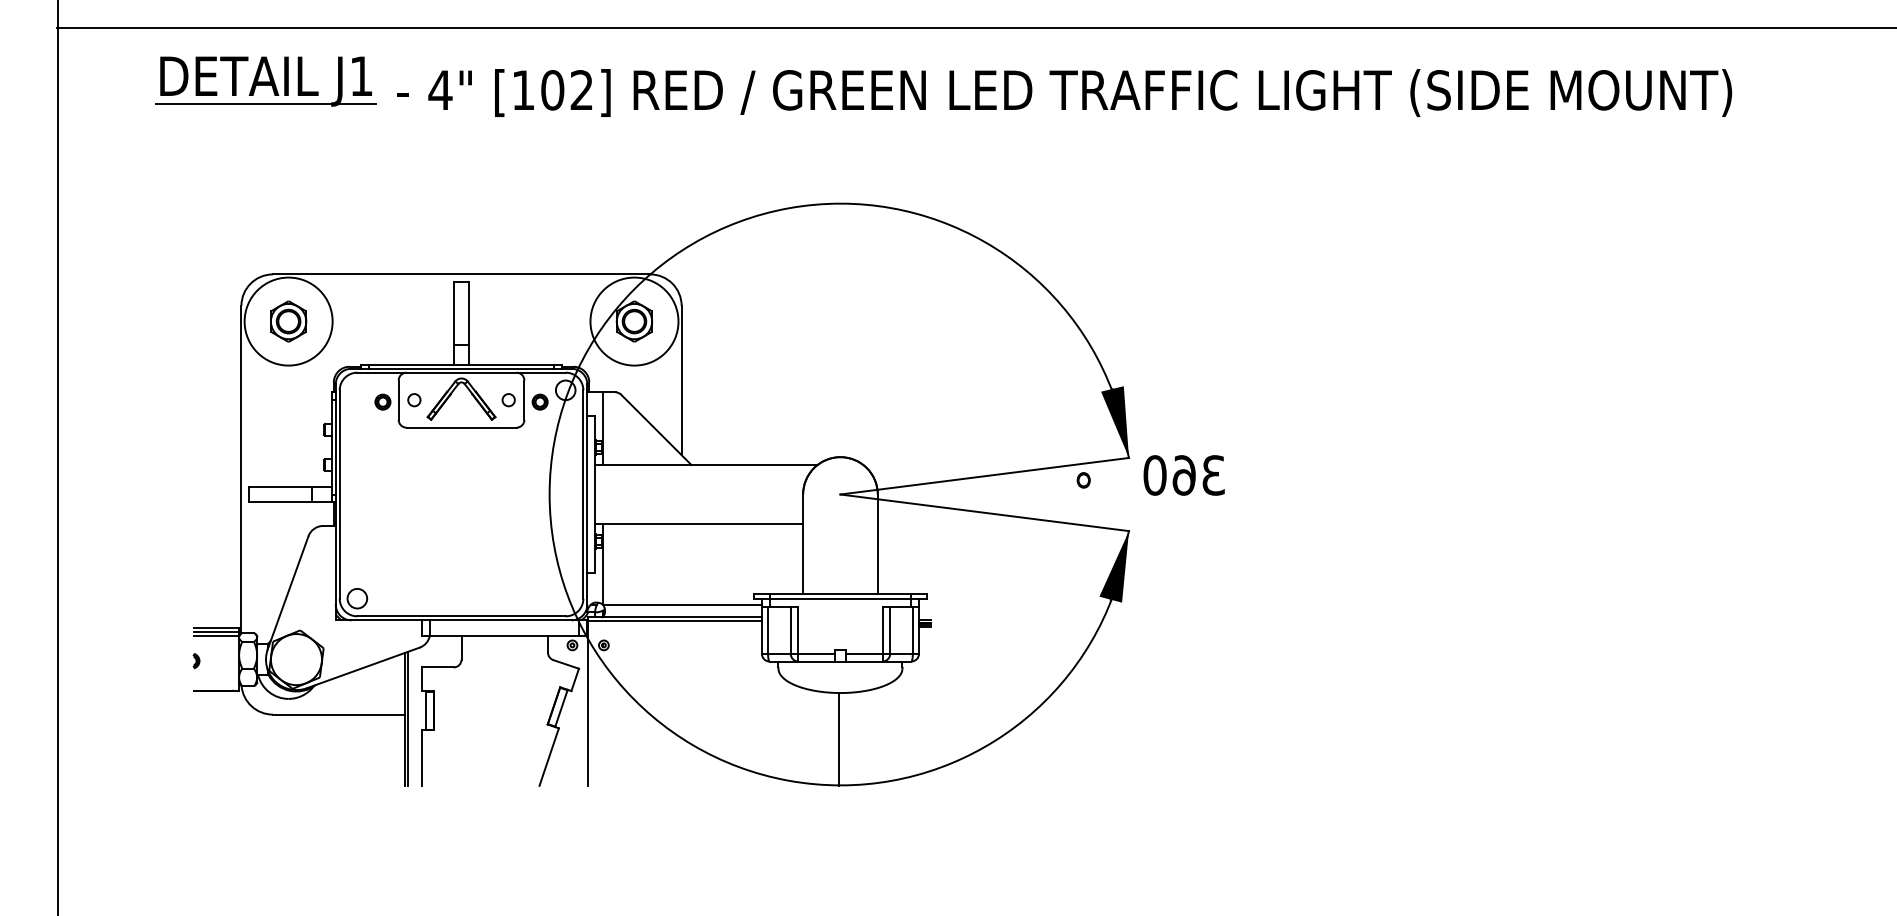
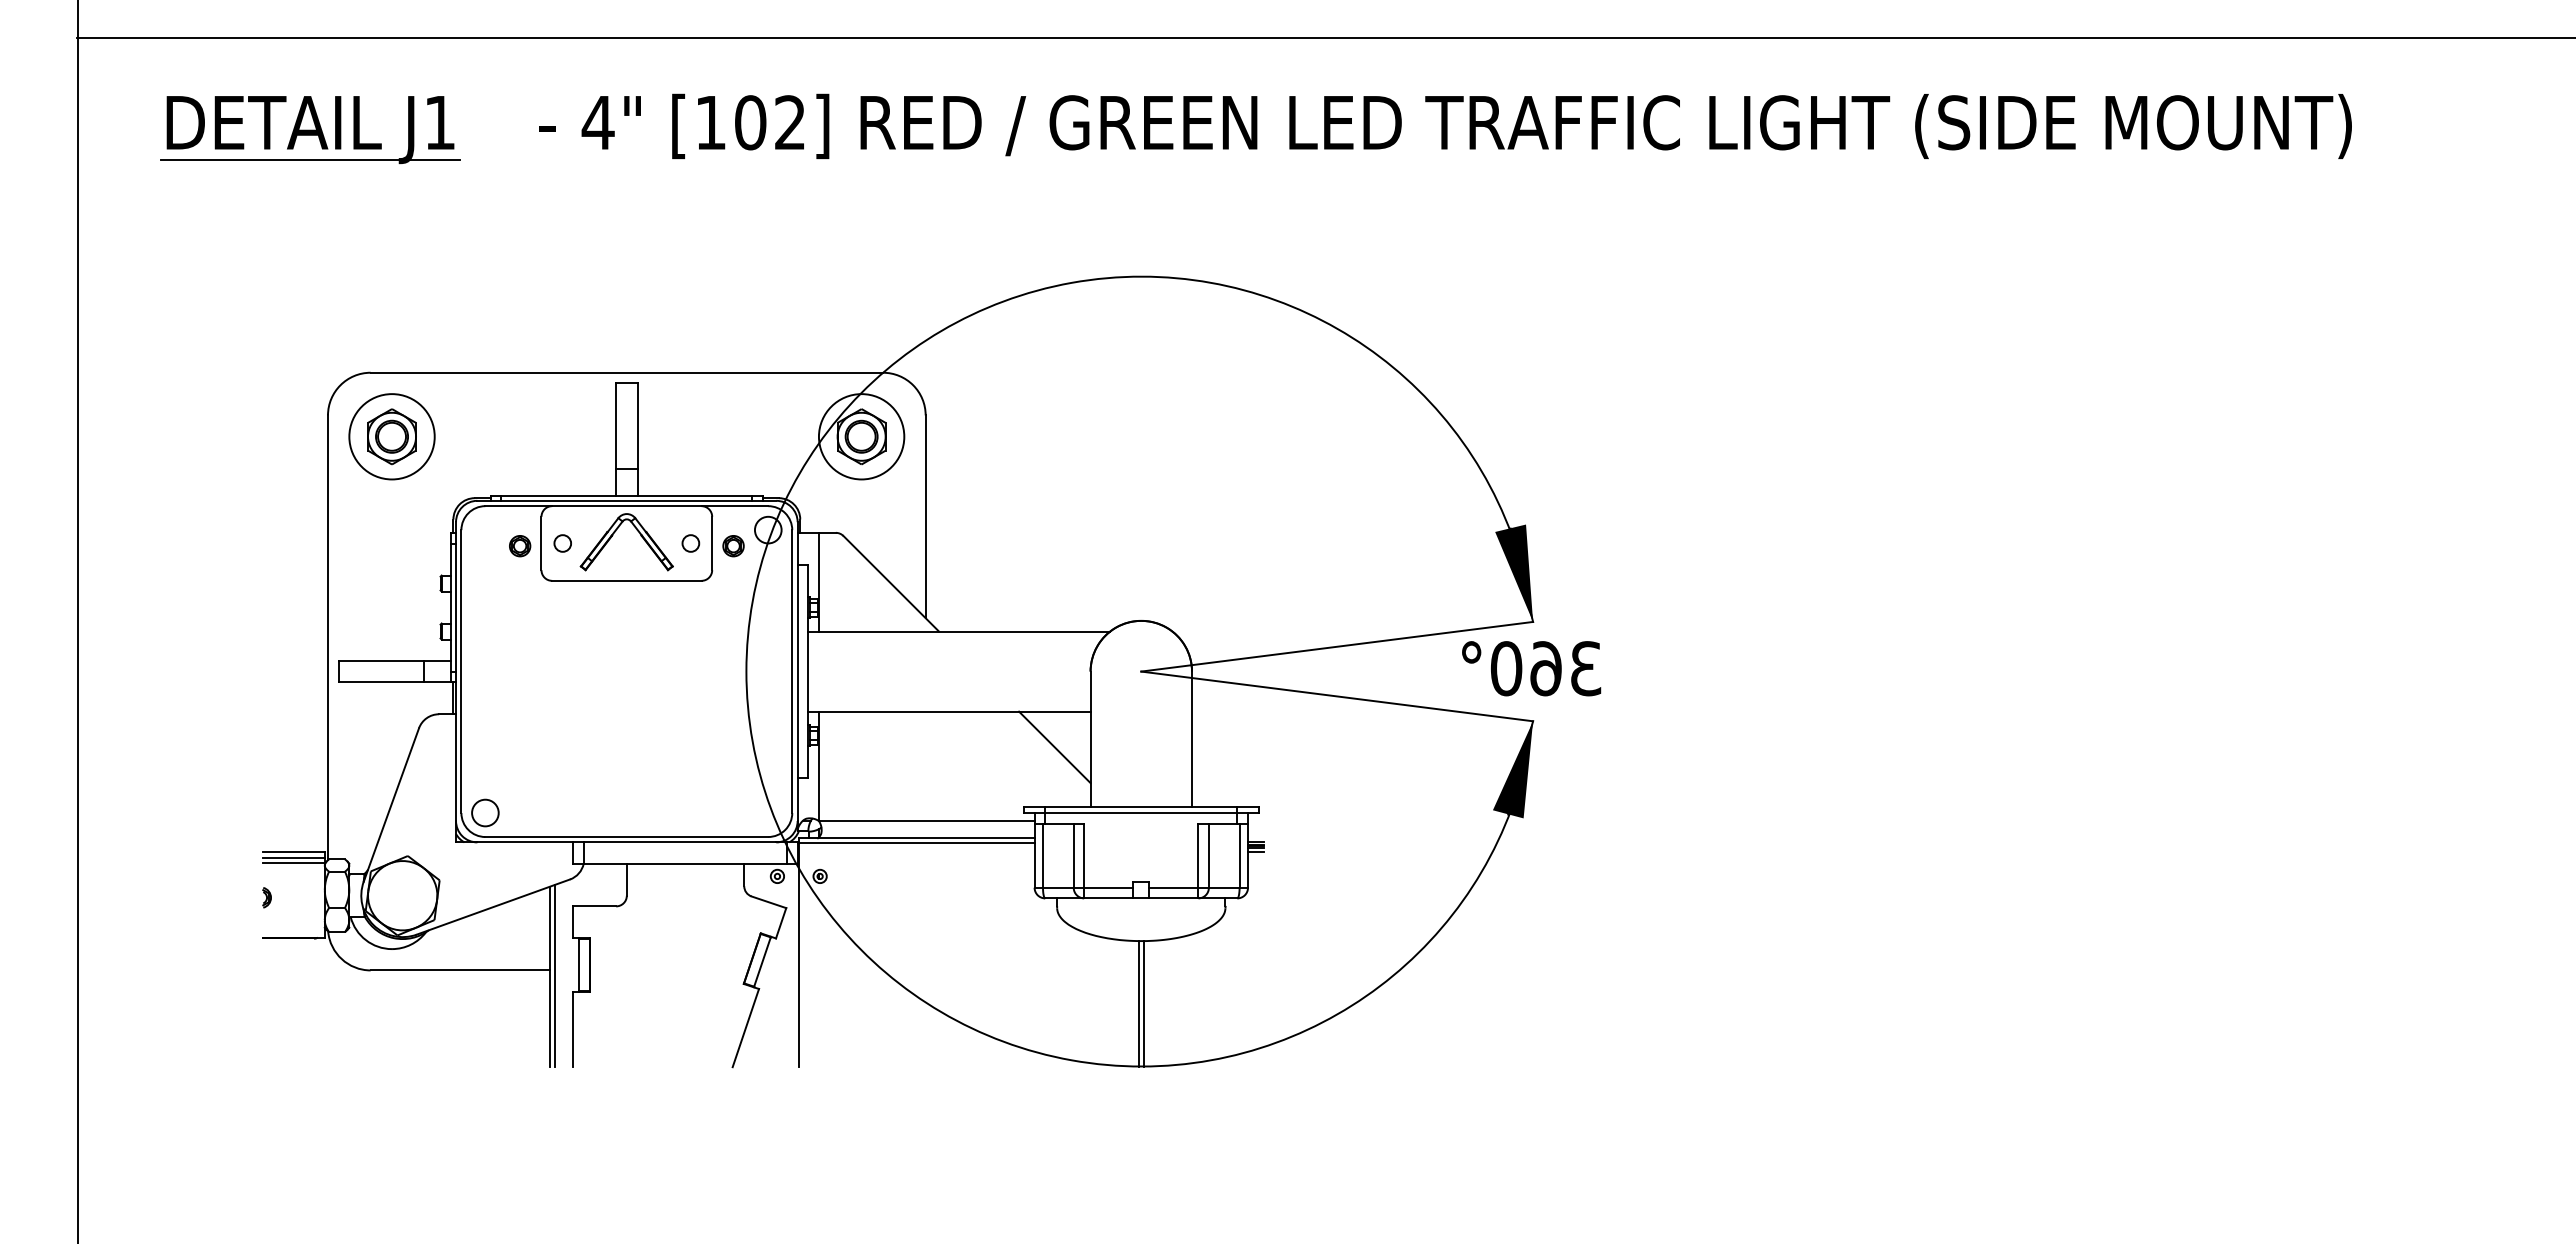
part: (266, 81) -> (310, 129), moved
circle: (288, 321) -> (391, 436), size x0.71
circle: (634, 321) -> (861, 436), size x0.71
text: (1184, 475) -> (1546, 668), moved
line: (776, 550) -> (1054, 747), added
line: (842, 739) -> (1144, 1004), added

